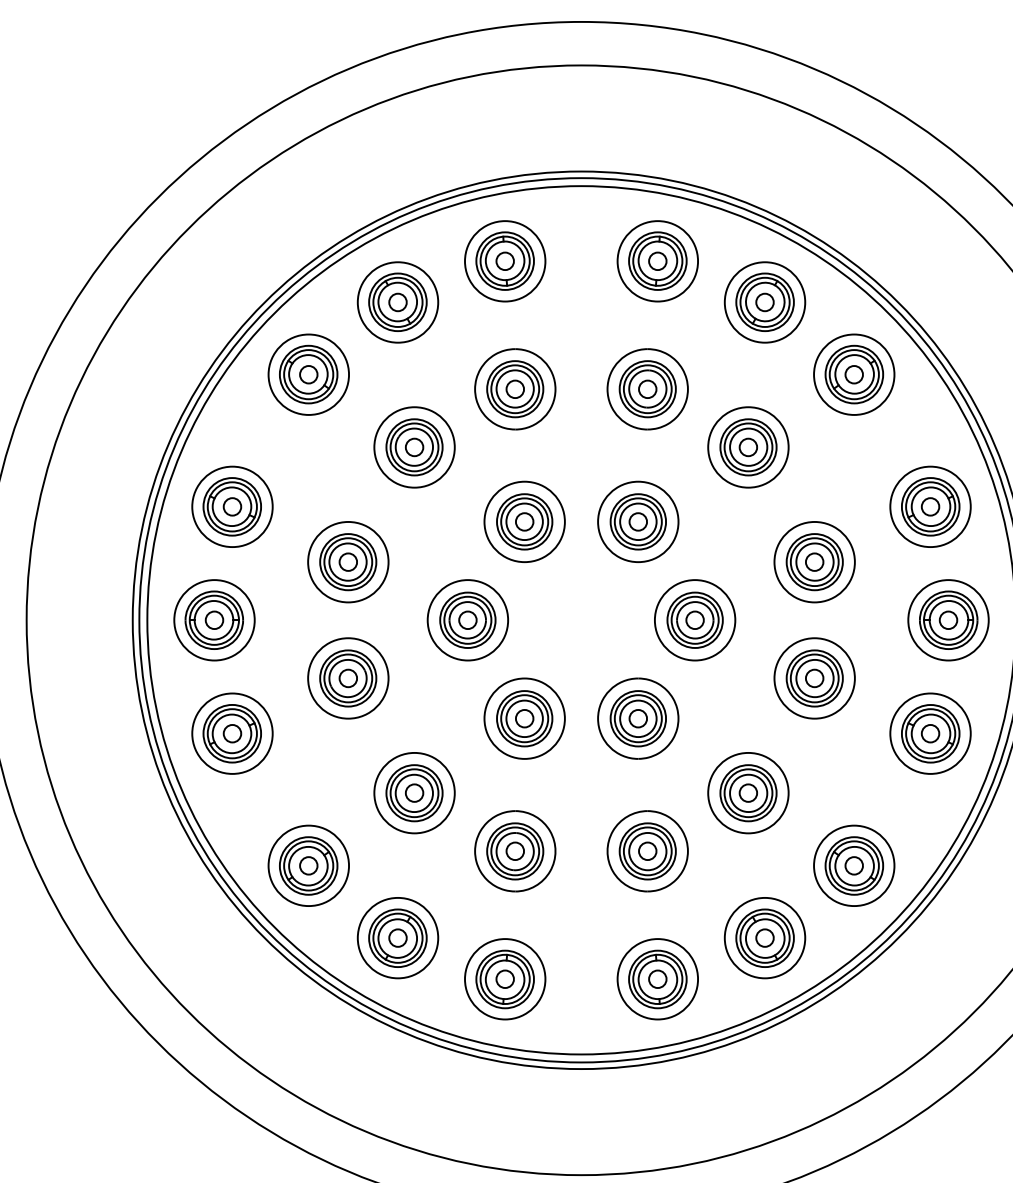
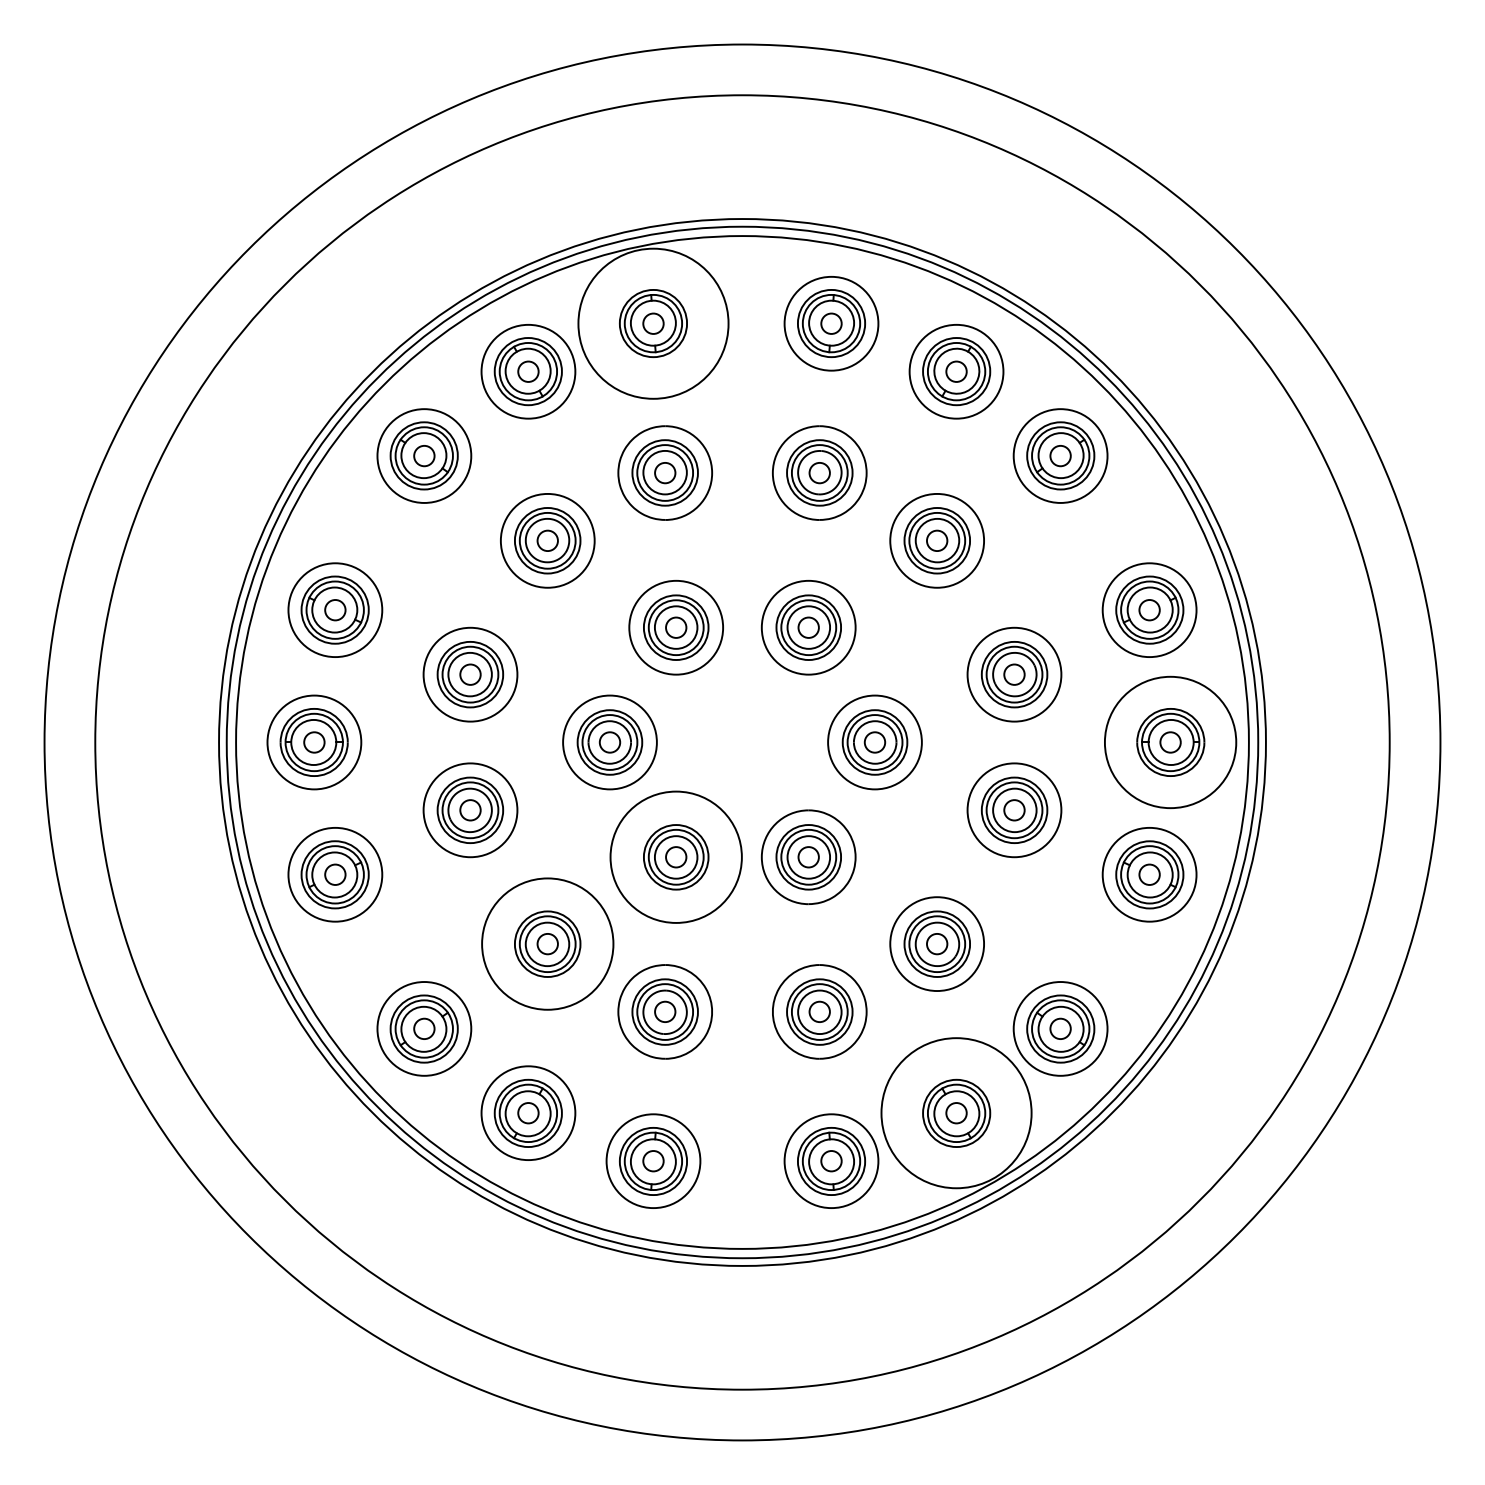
circle: (505, 261) -> (653, 323), size x1.6
circle: (948, 620) -> (1170, 742), size x1.4
circle: (524, 718) -> (676, 857), size x1.4
circle: (414, 793) -> (547, 944), size x1.4
circle: (764, 938) -> (956, 1113), size x1.6

